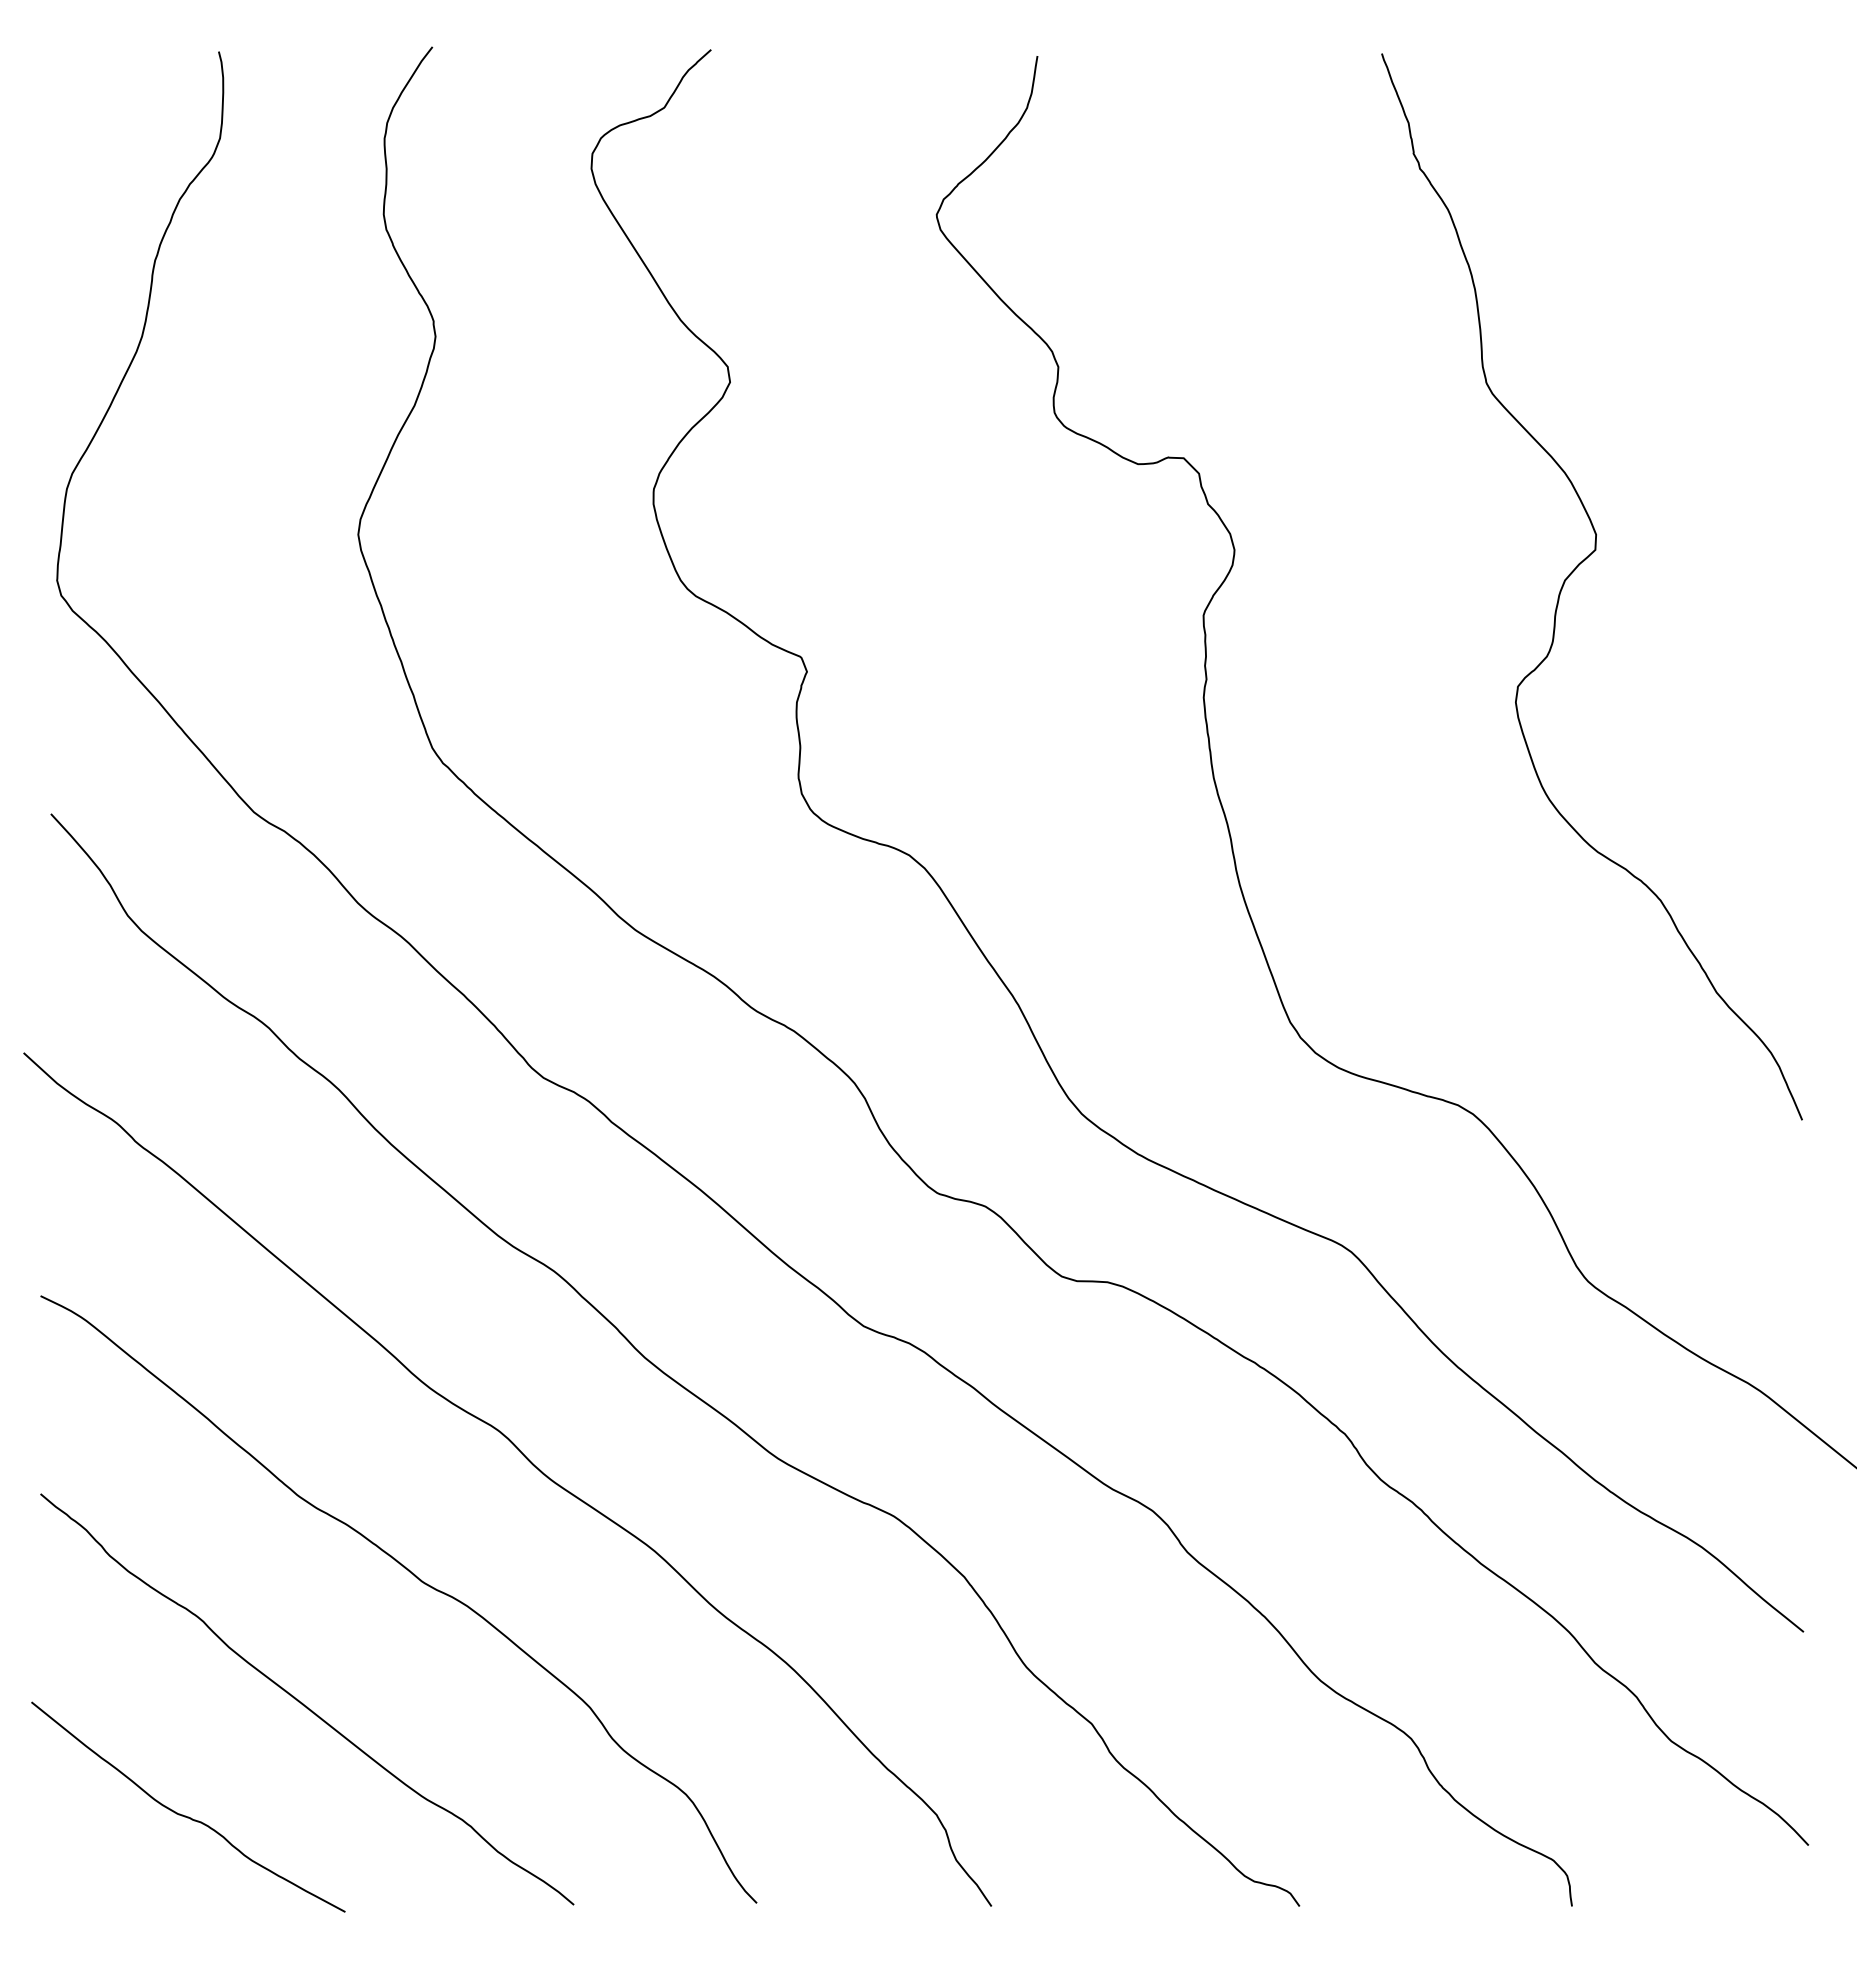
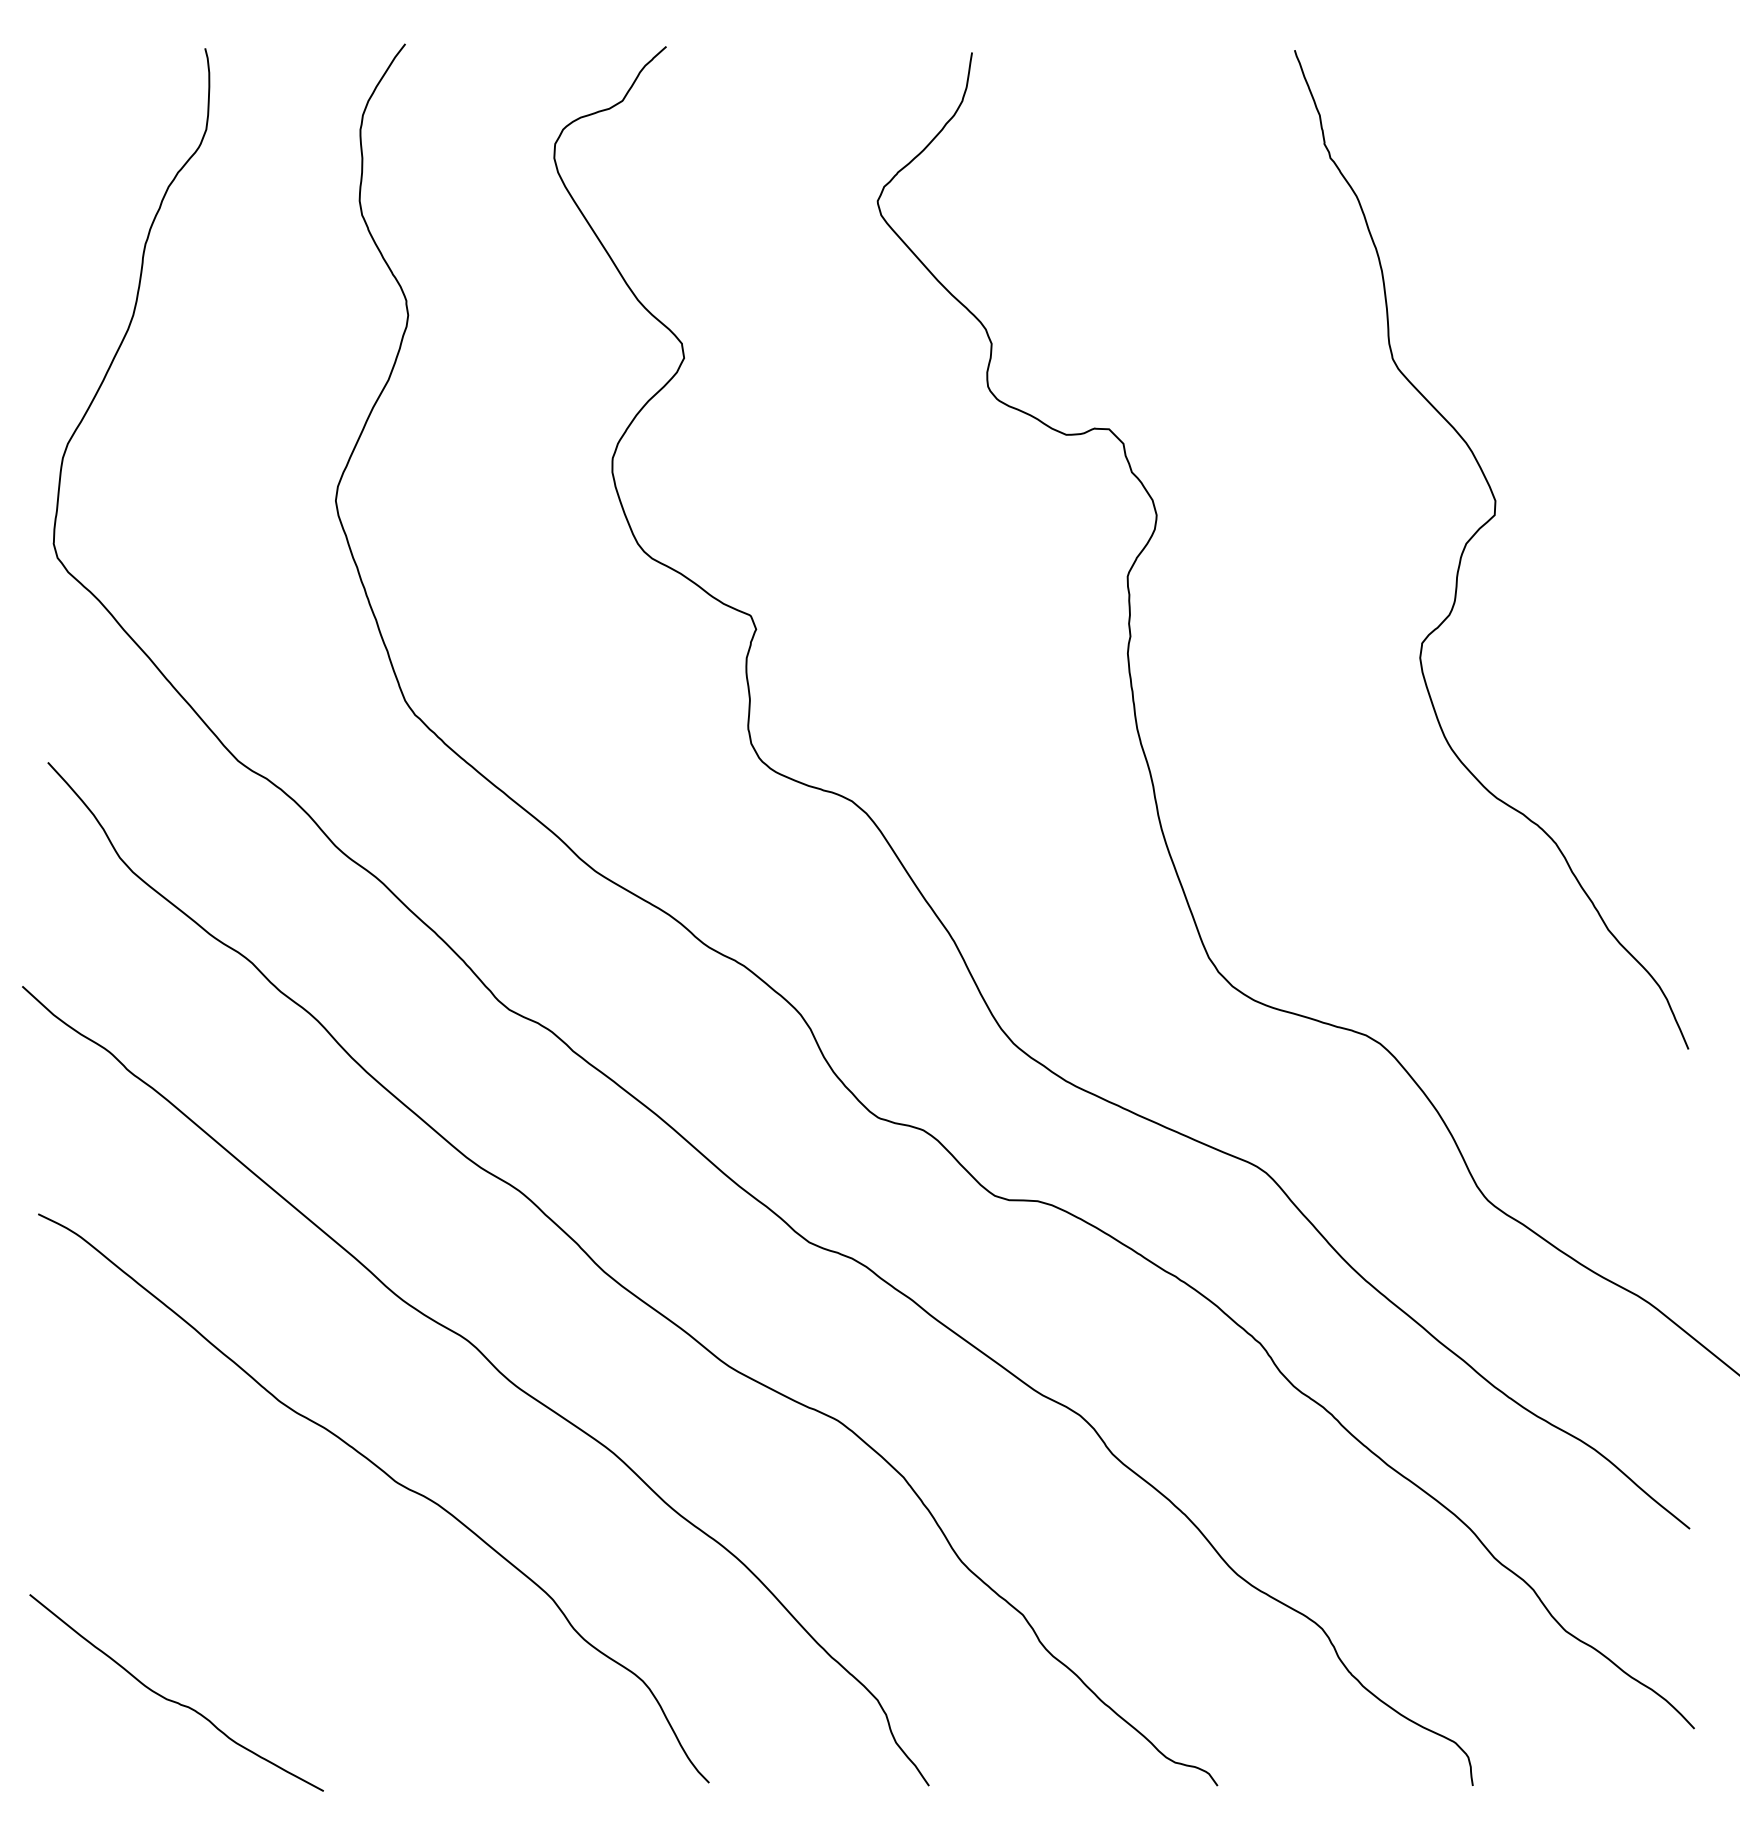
curve: (303, 1703) -> (284, 1595), removed

